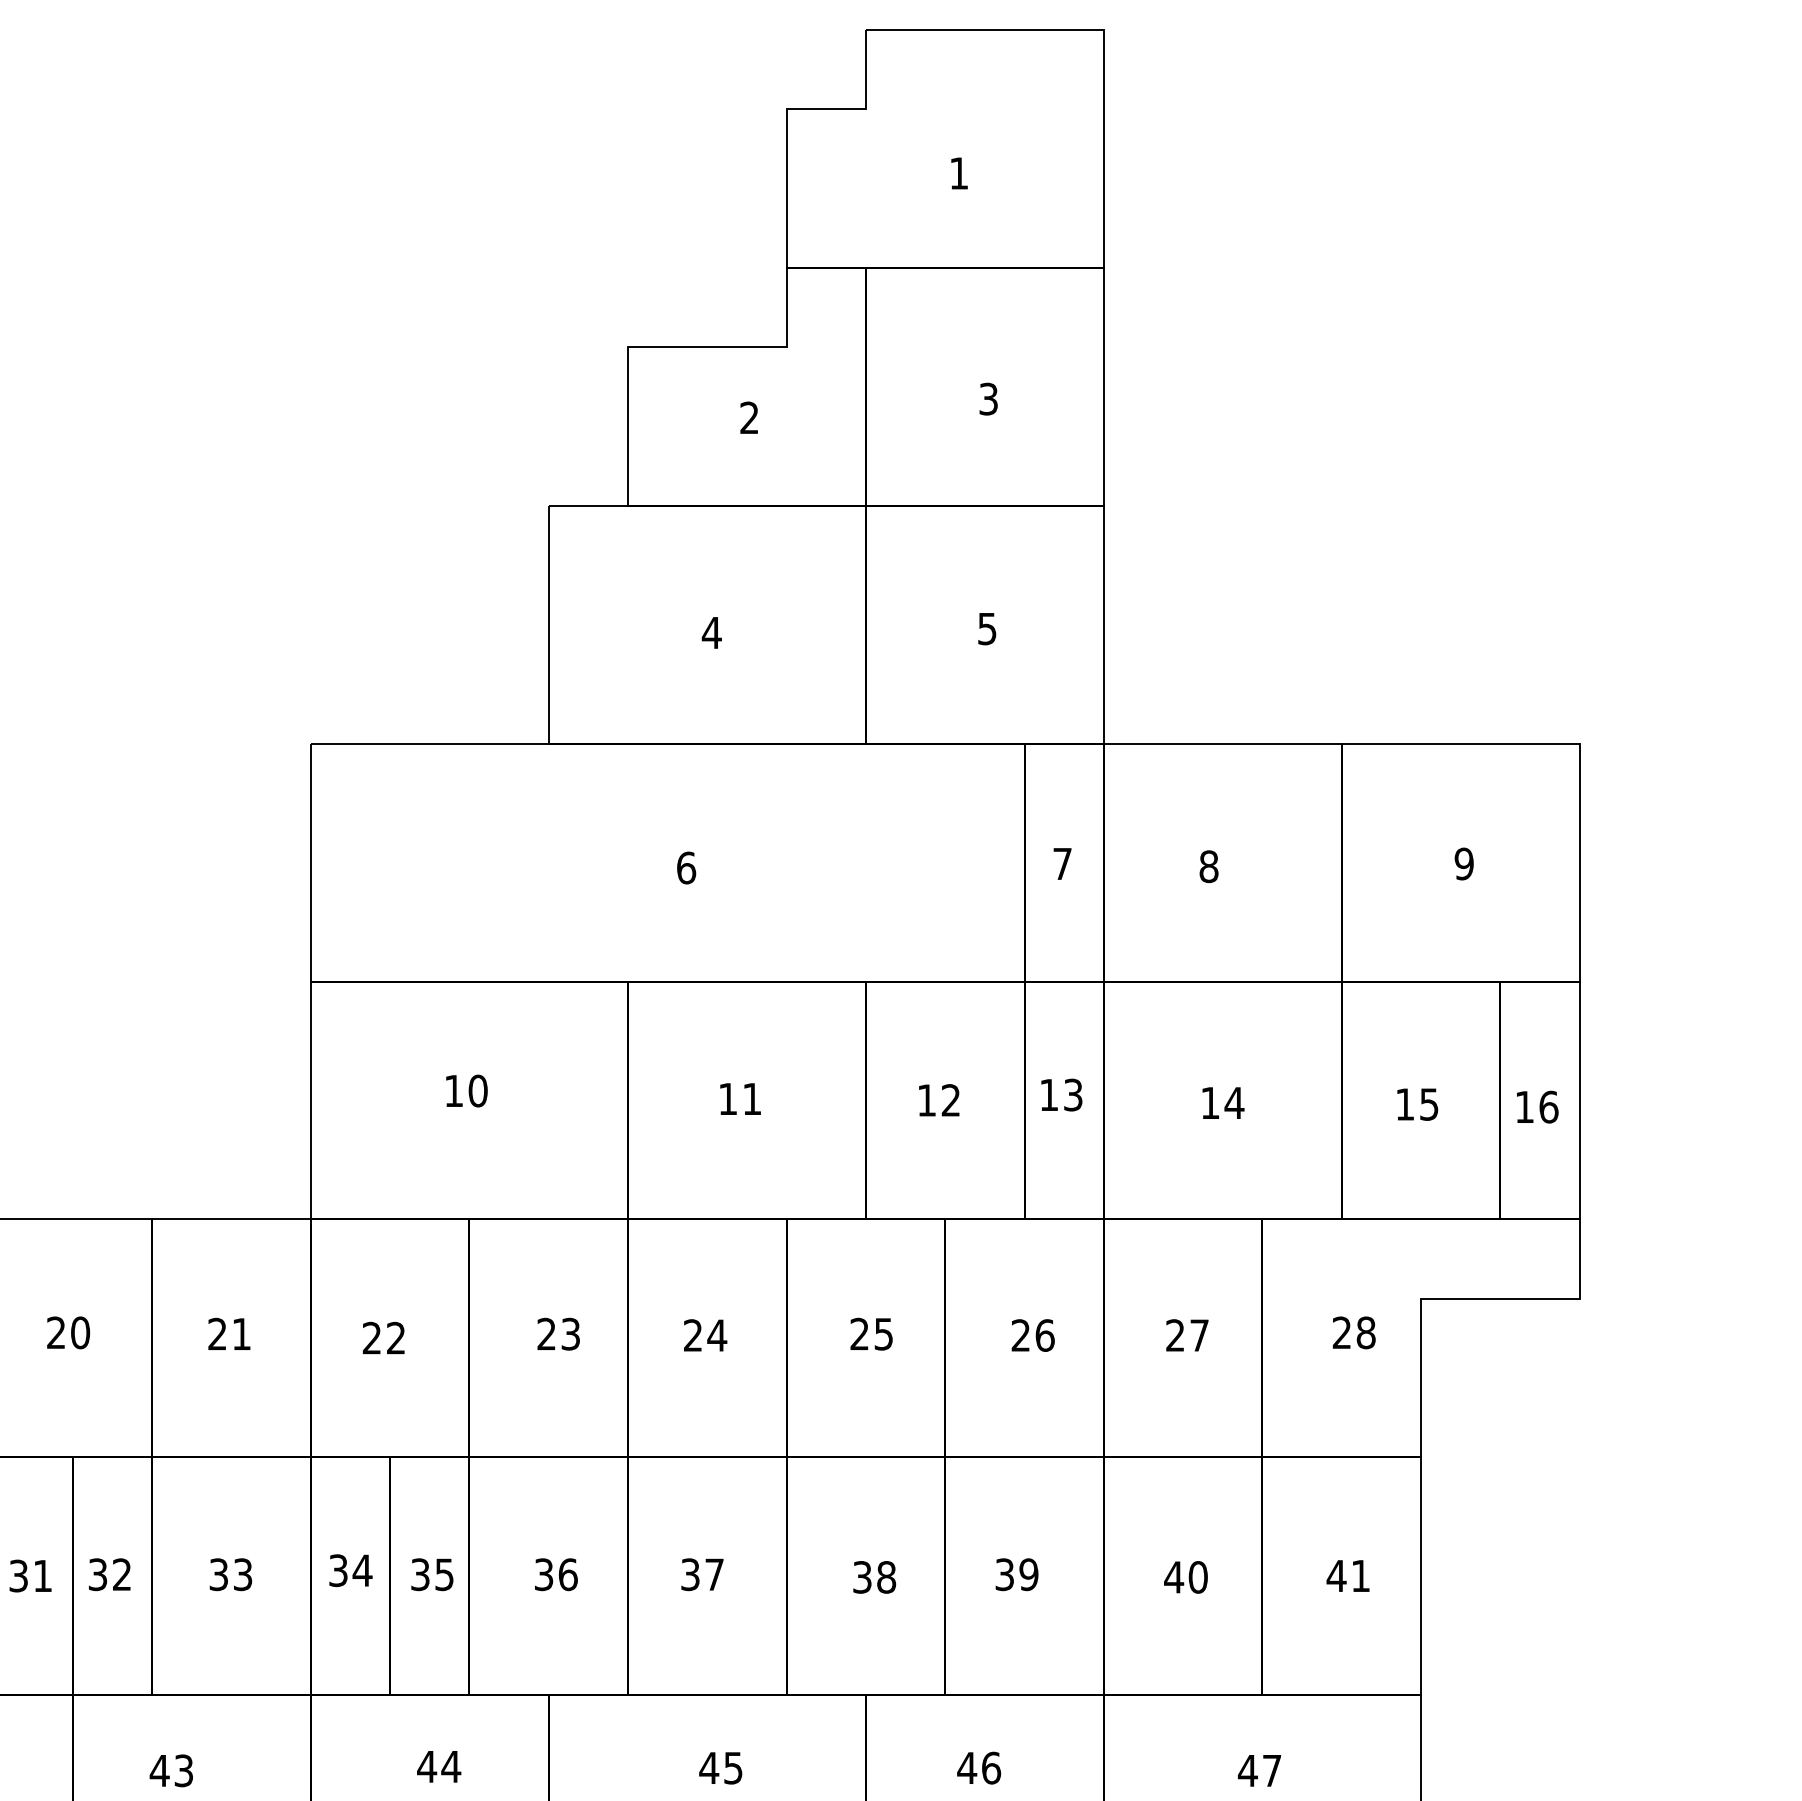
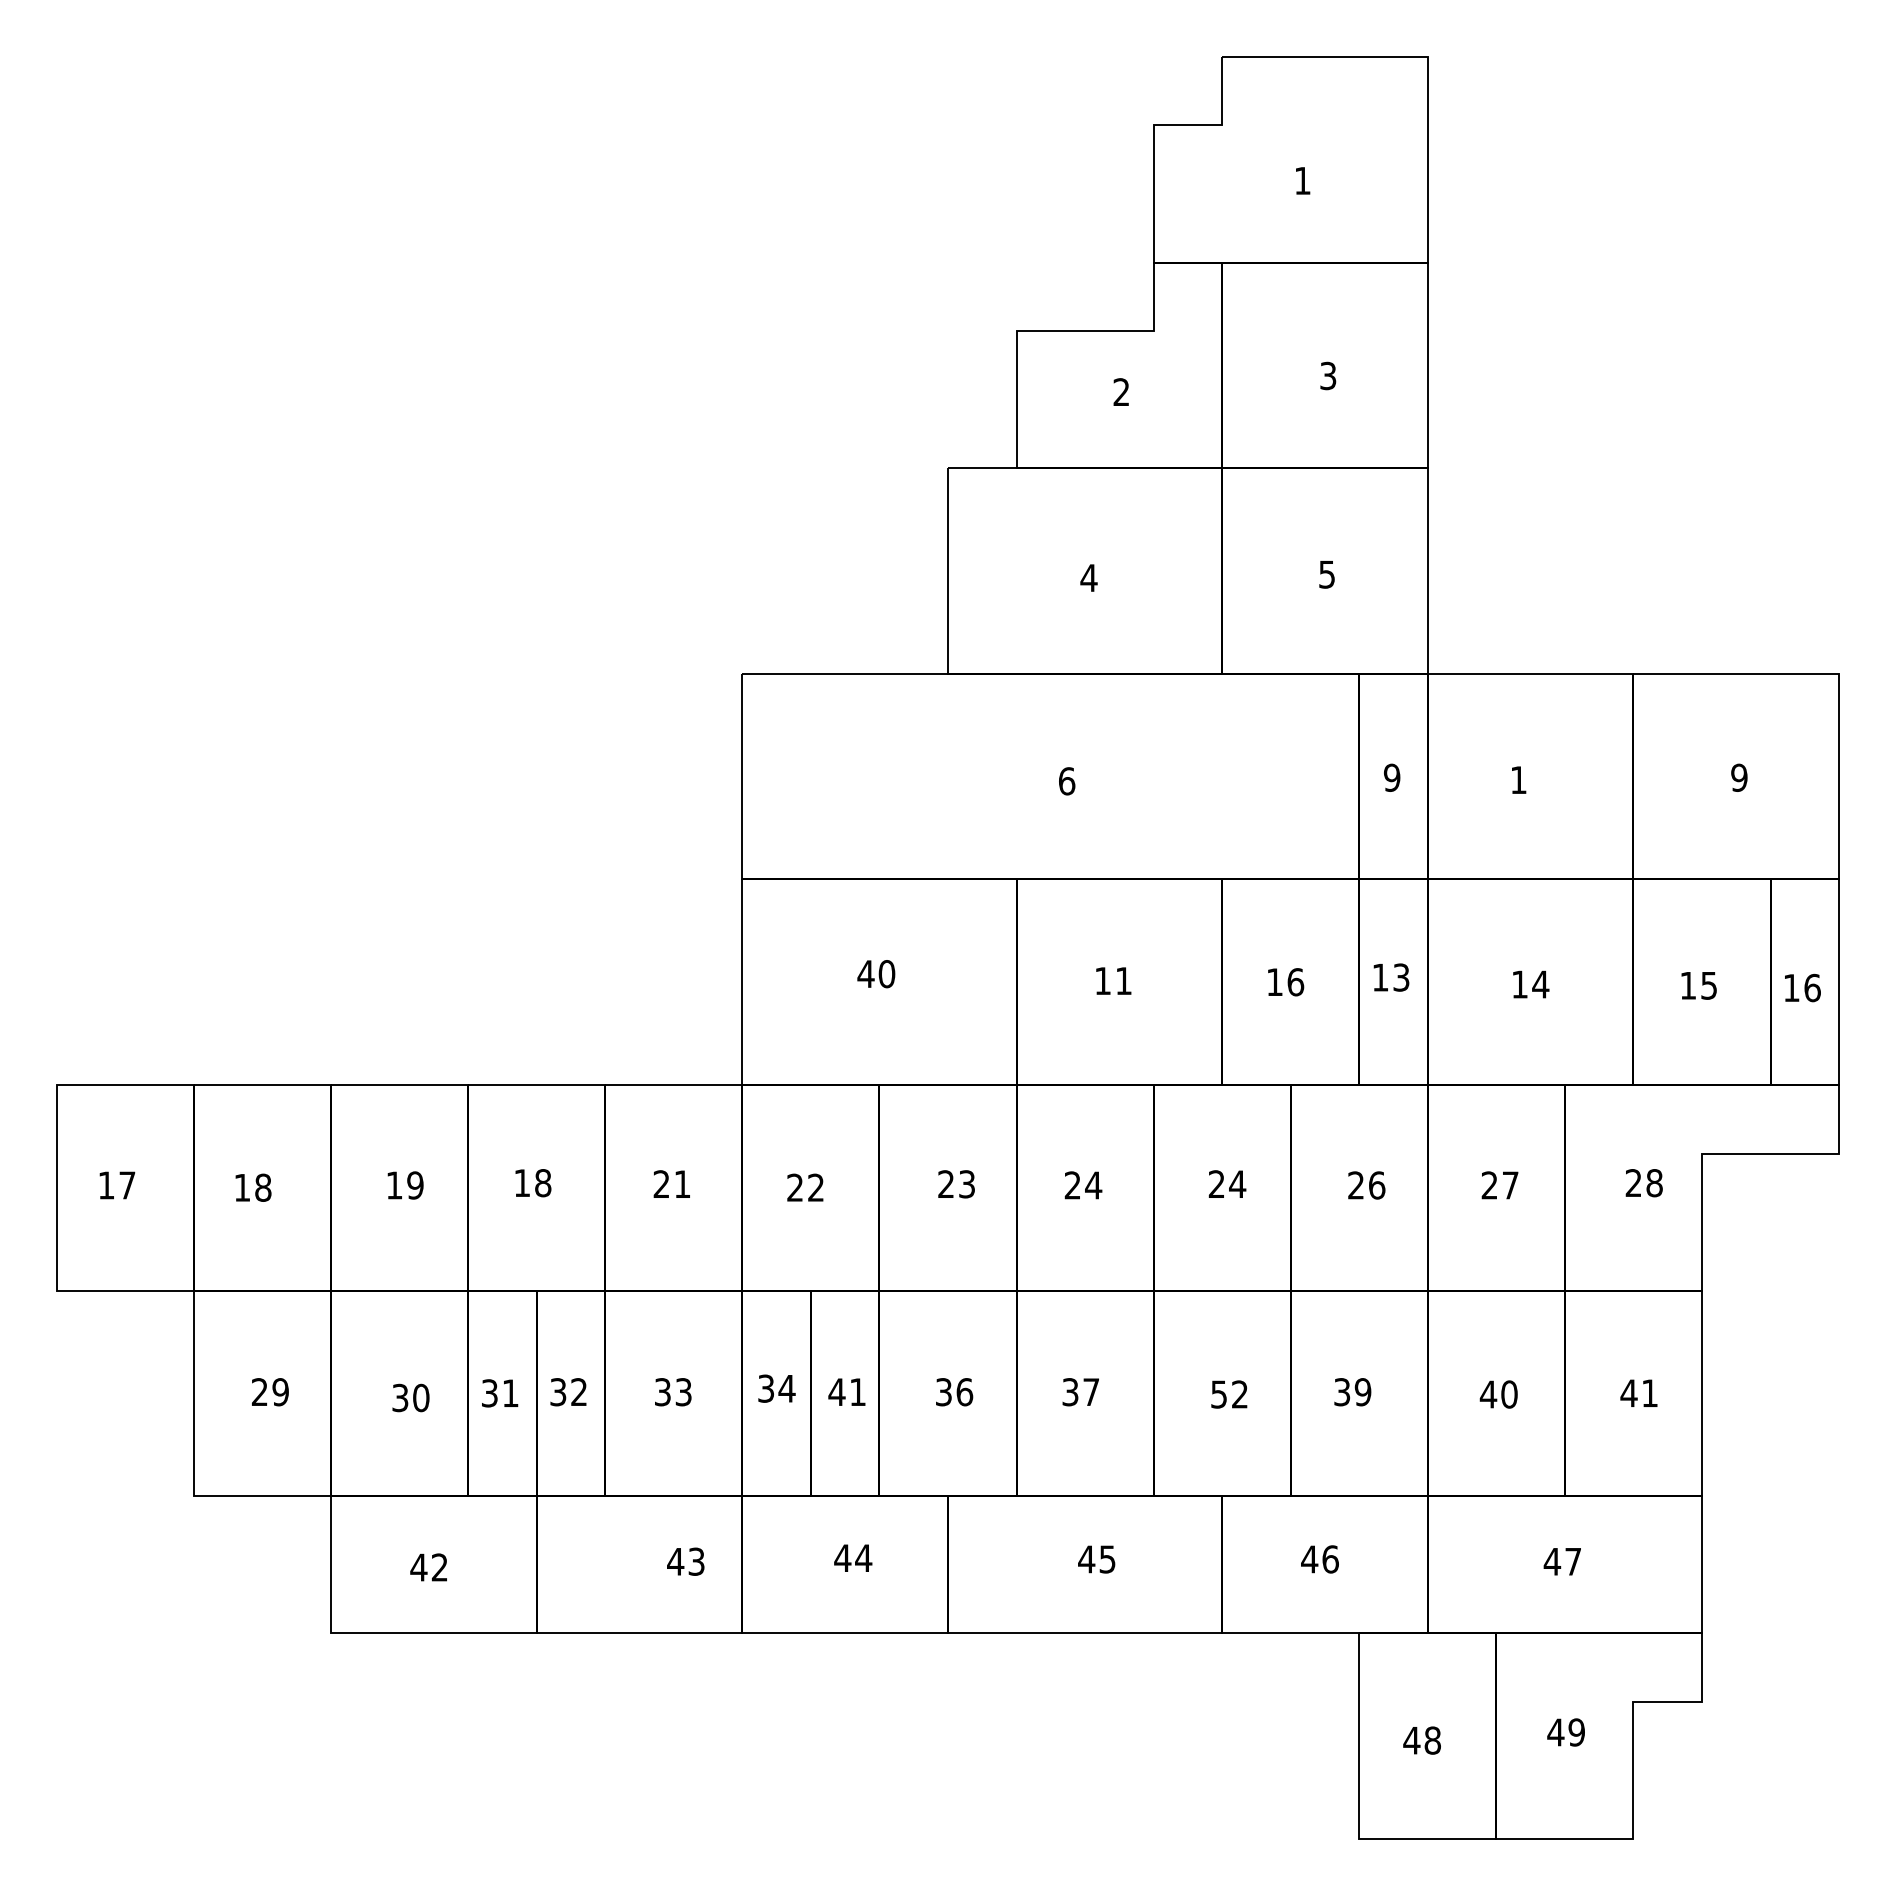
text: (1062, 863) -> (1392, 777), 7 -> 9
text: (1208, 867) -> (1518, 780), 8 -> 1
text: (453, 1090) -> (865, 973), 10 -> 40
text: (950, 1100) -> (1295, 982), 12 -> 16
text: (68, 1333) -> (532, 1183), 20 -> 18
text: (883, 1334) -> (1237, 1184), 25 -> 24
text: (431, 1575) -> (846, 1392), 35 -> 41
text: (875, 1577) -> (1230, 1394), 38 -> 52
text: (171, 1770) -> (685, 1561), moved

